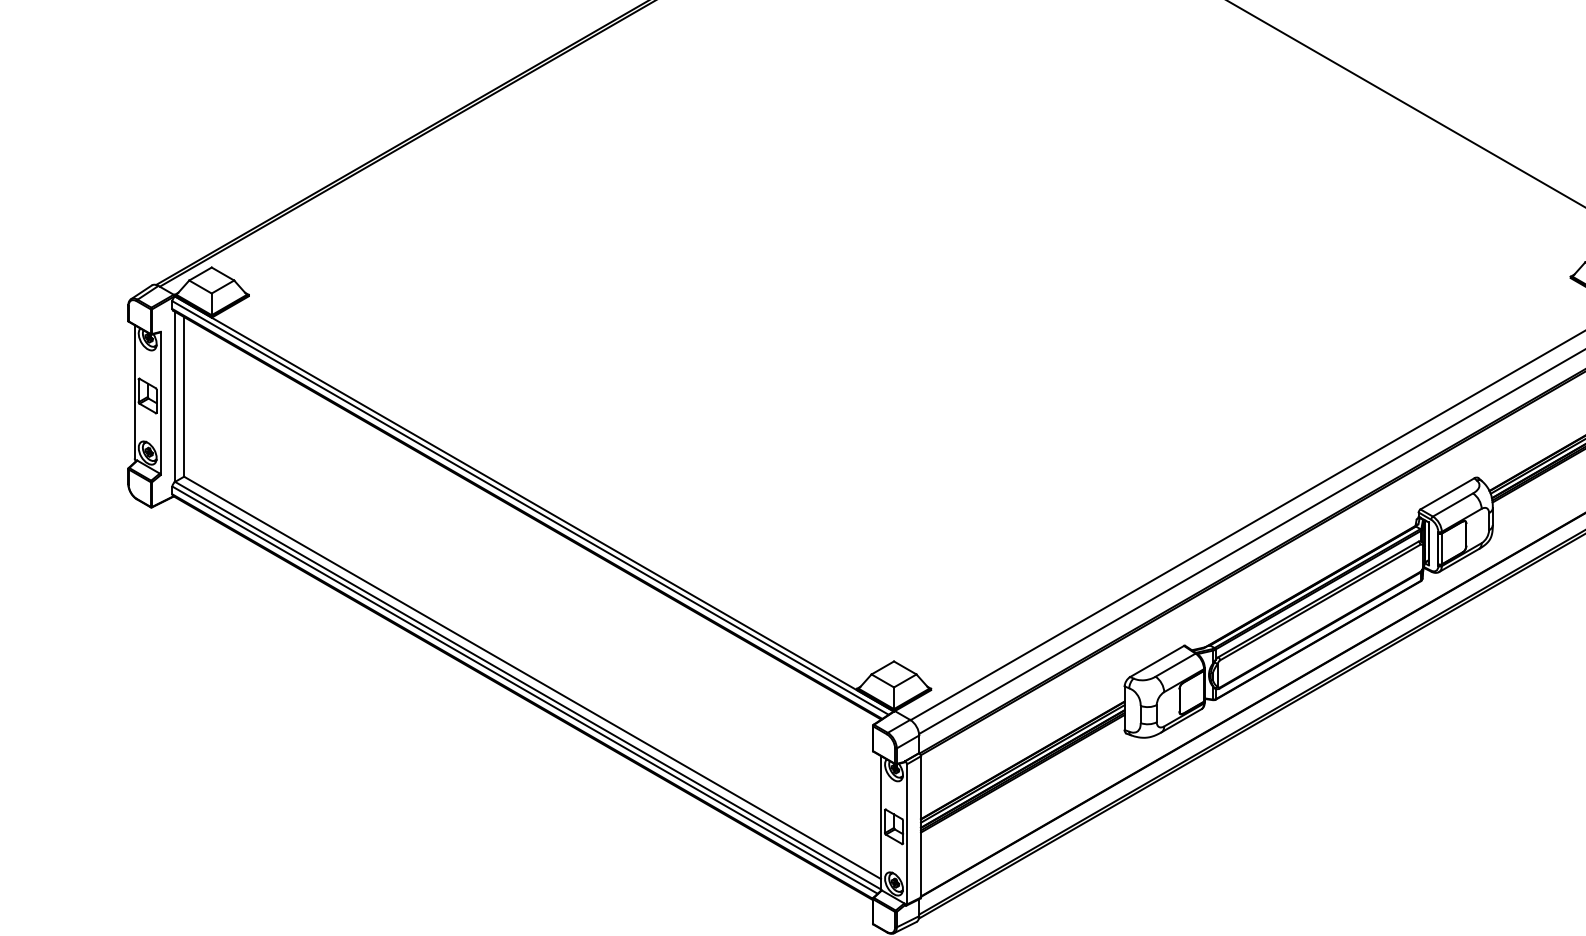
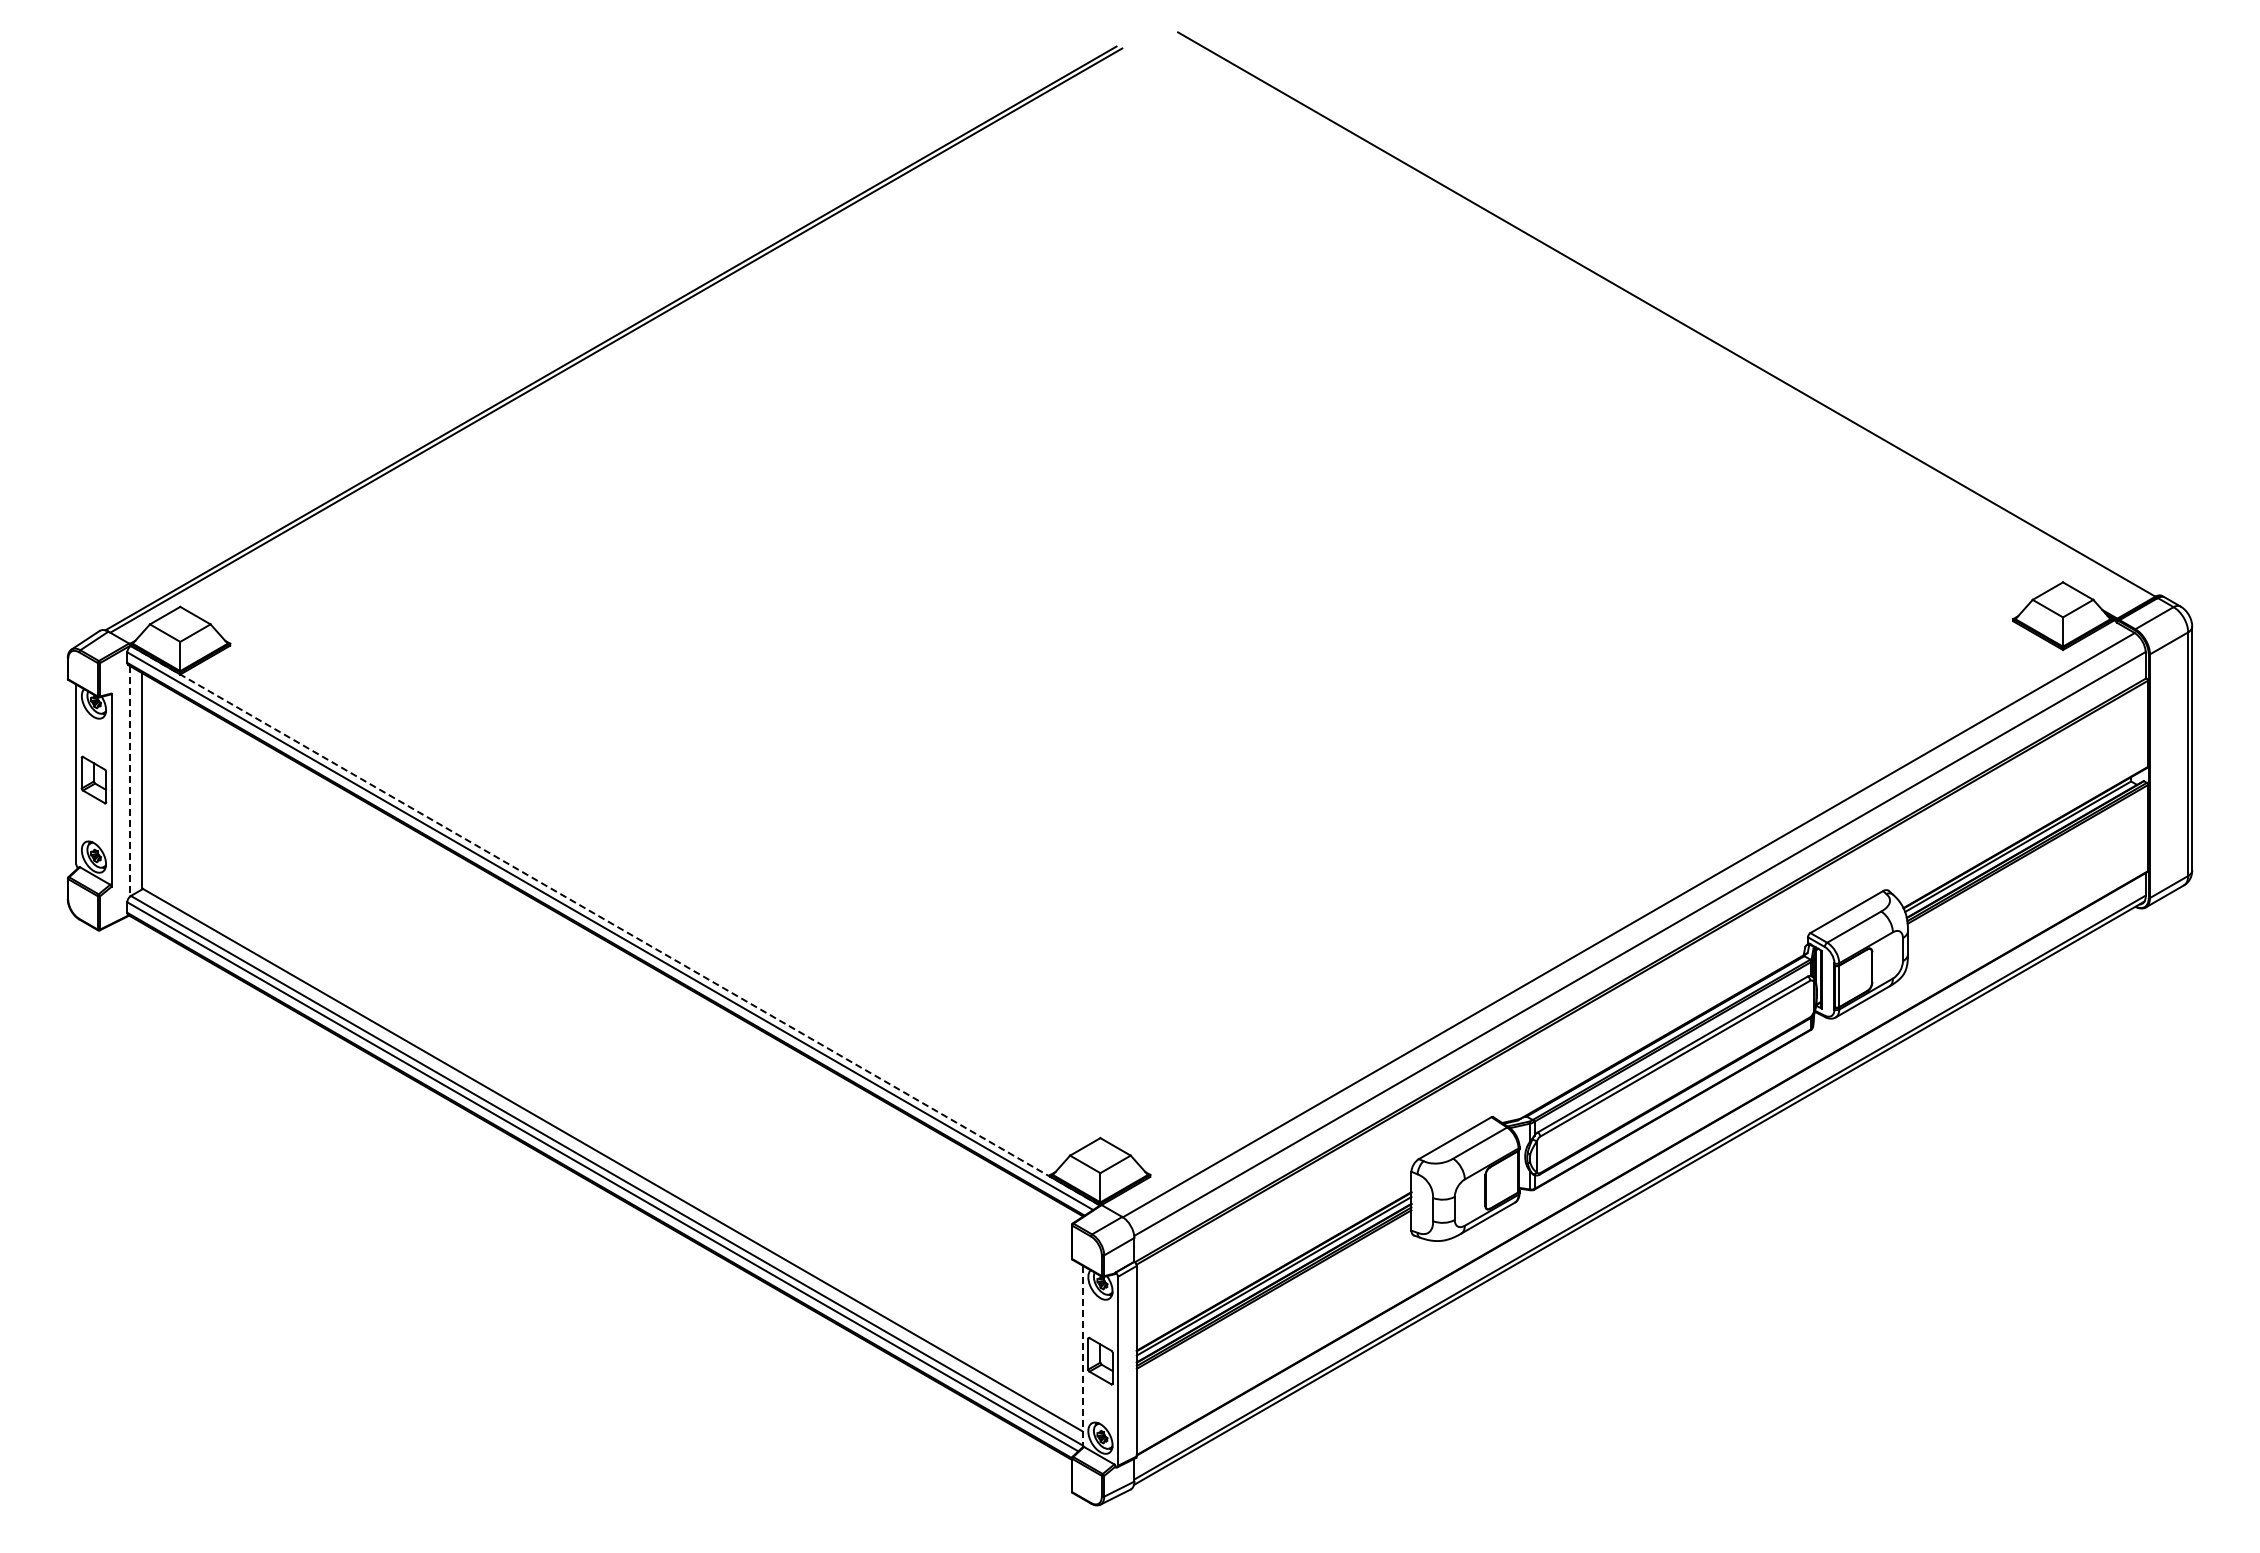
line: (174, 397) -> (130, 781), solid -> dashed
line: (533, 503) -> (614, 925), solid -> dashed
line: (880, 823) -> (1082, 1356), solid -> dashed

